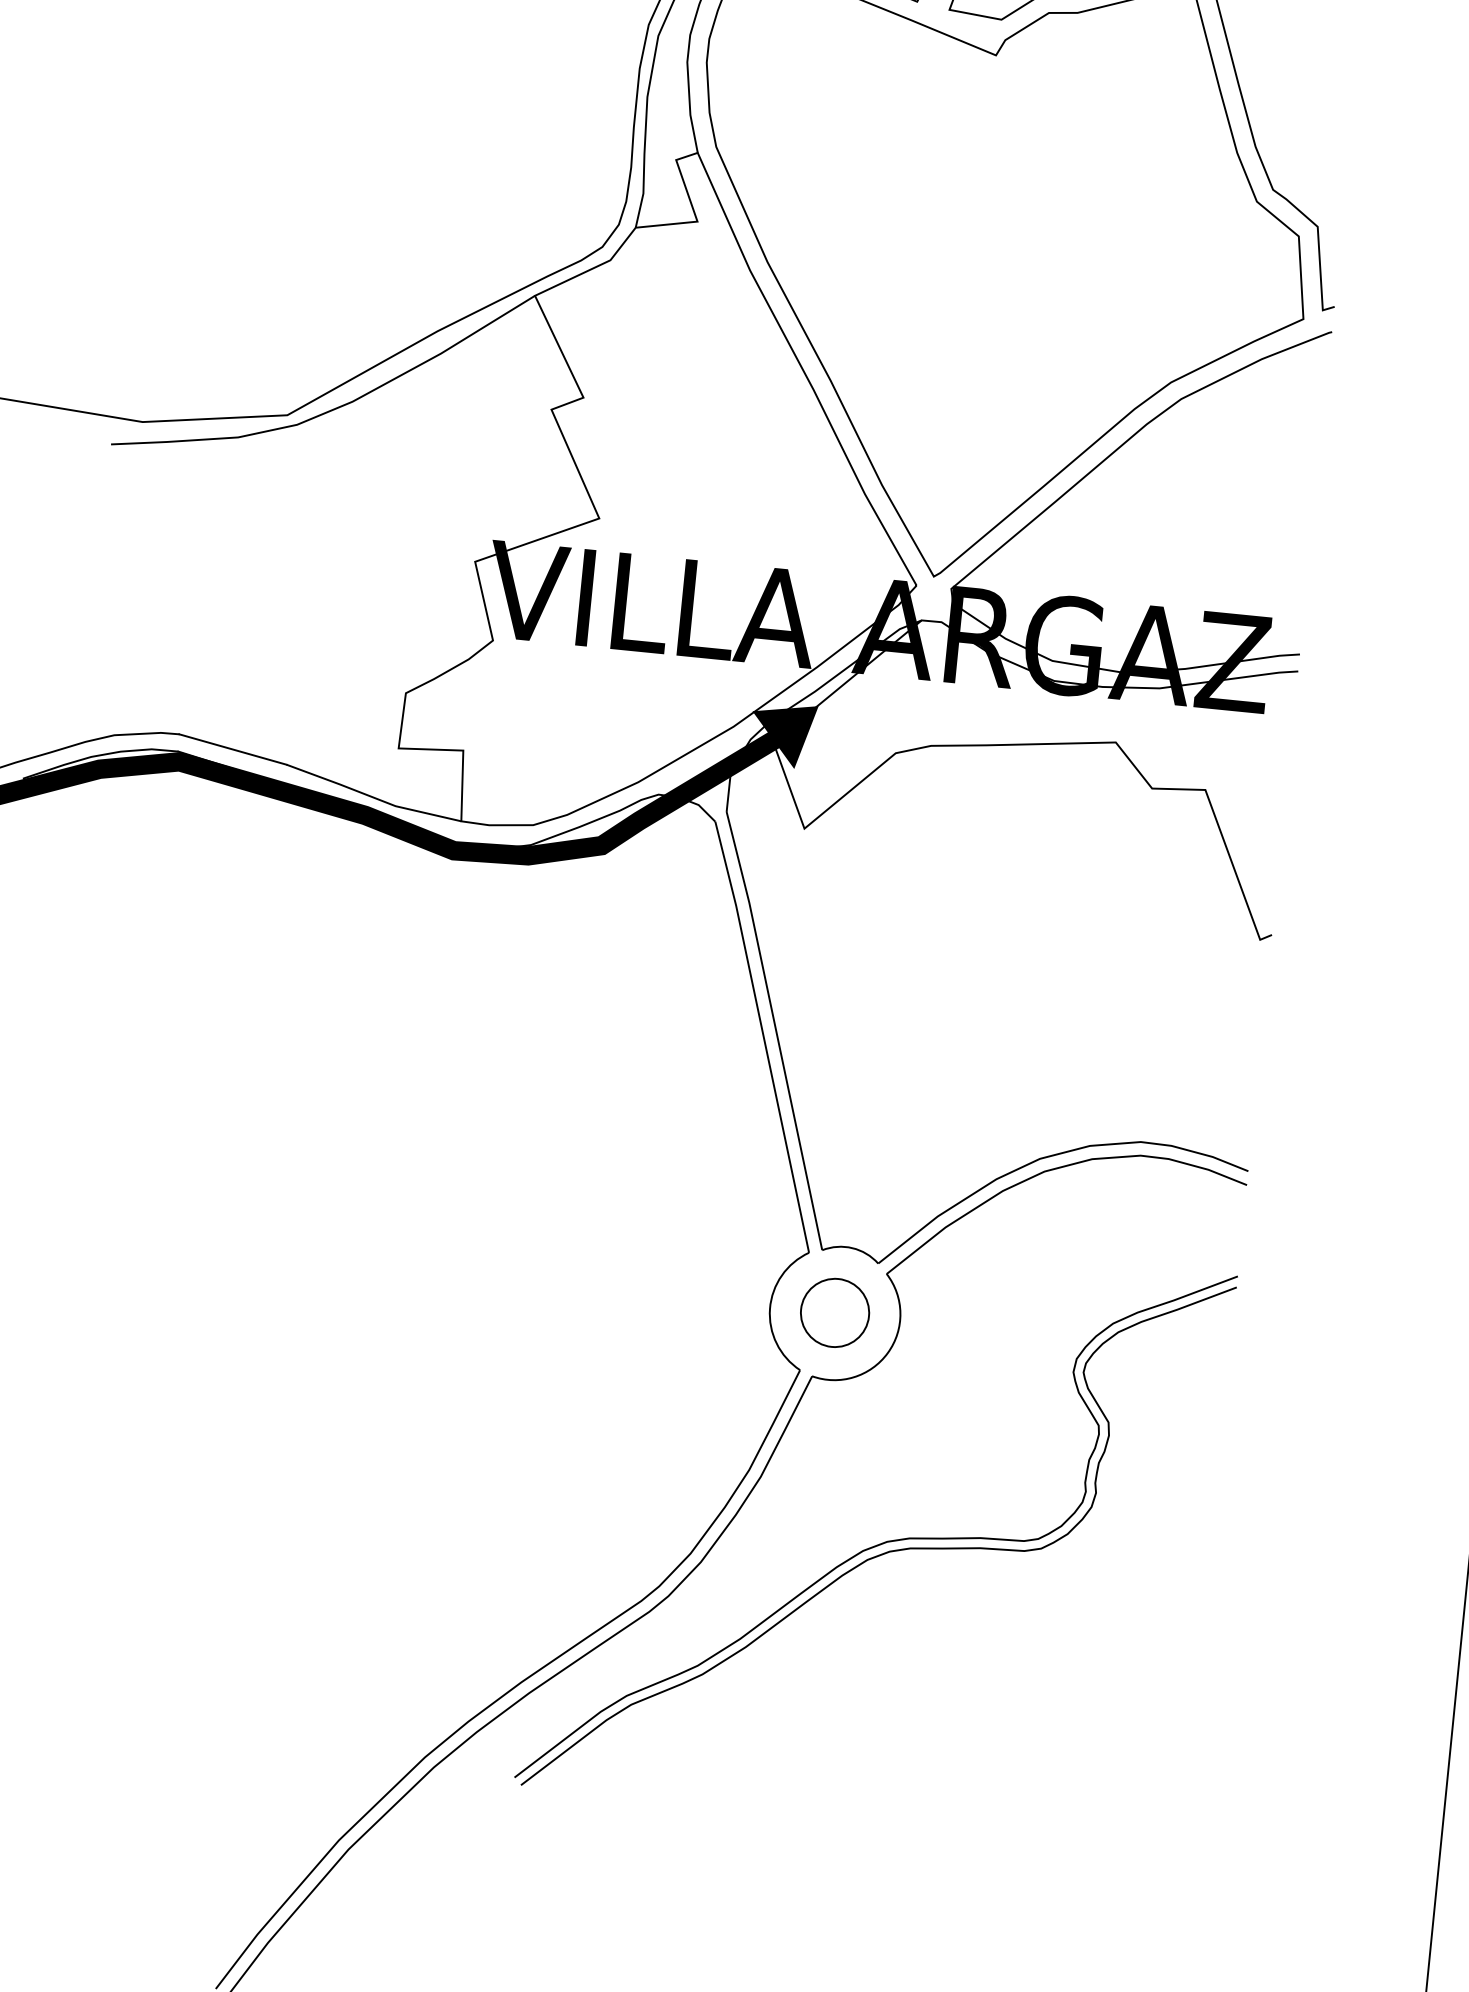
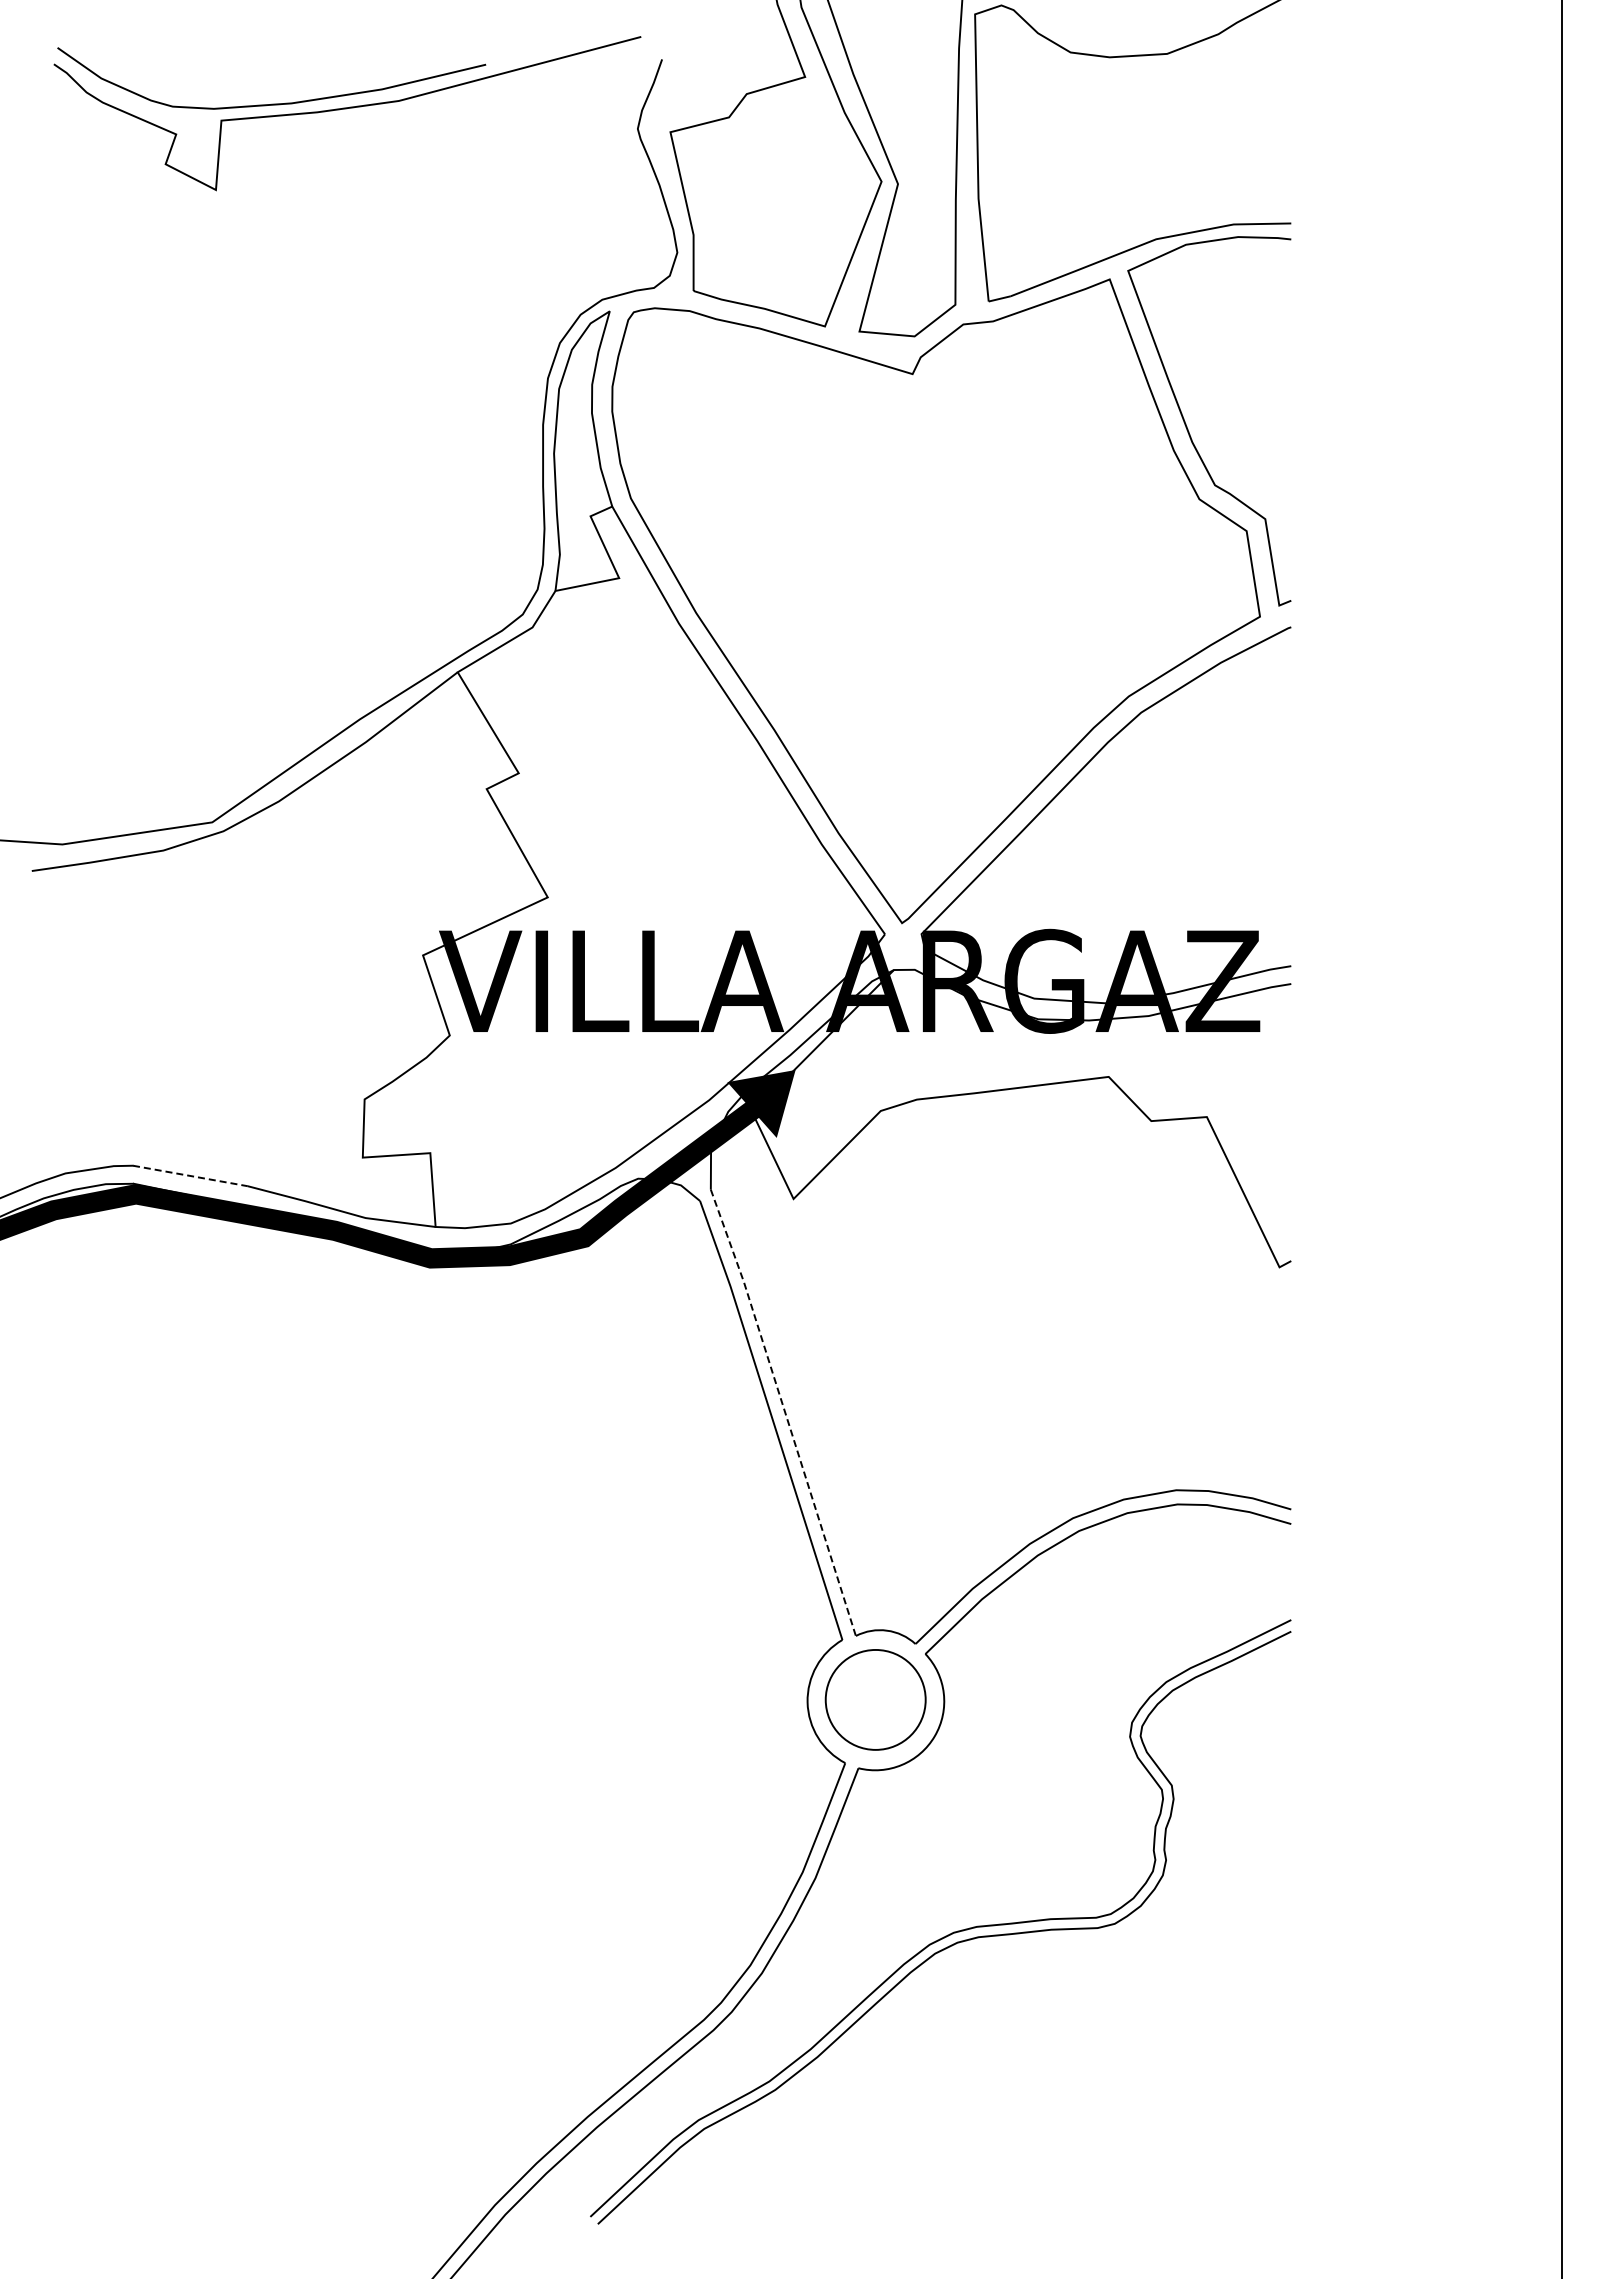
line: (232, 750) -> (190, 1176), solid -> dashed
line: (775, 1029) -> (784, 1411), solid -> dashed
circle: (834, 1312) -> (875, 1699), size x1.4

